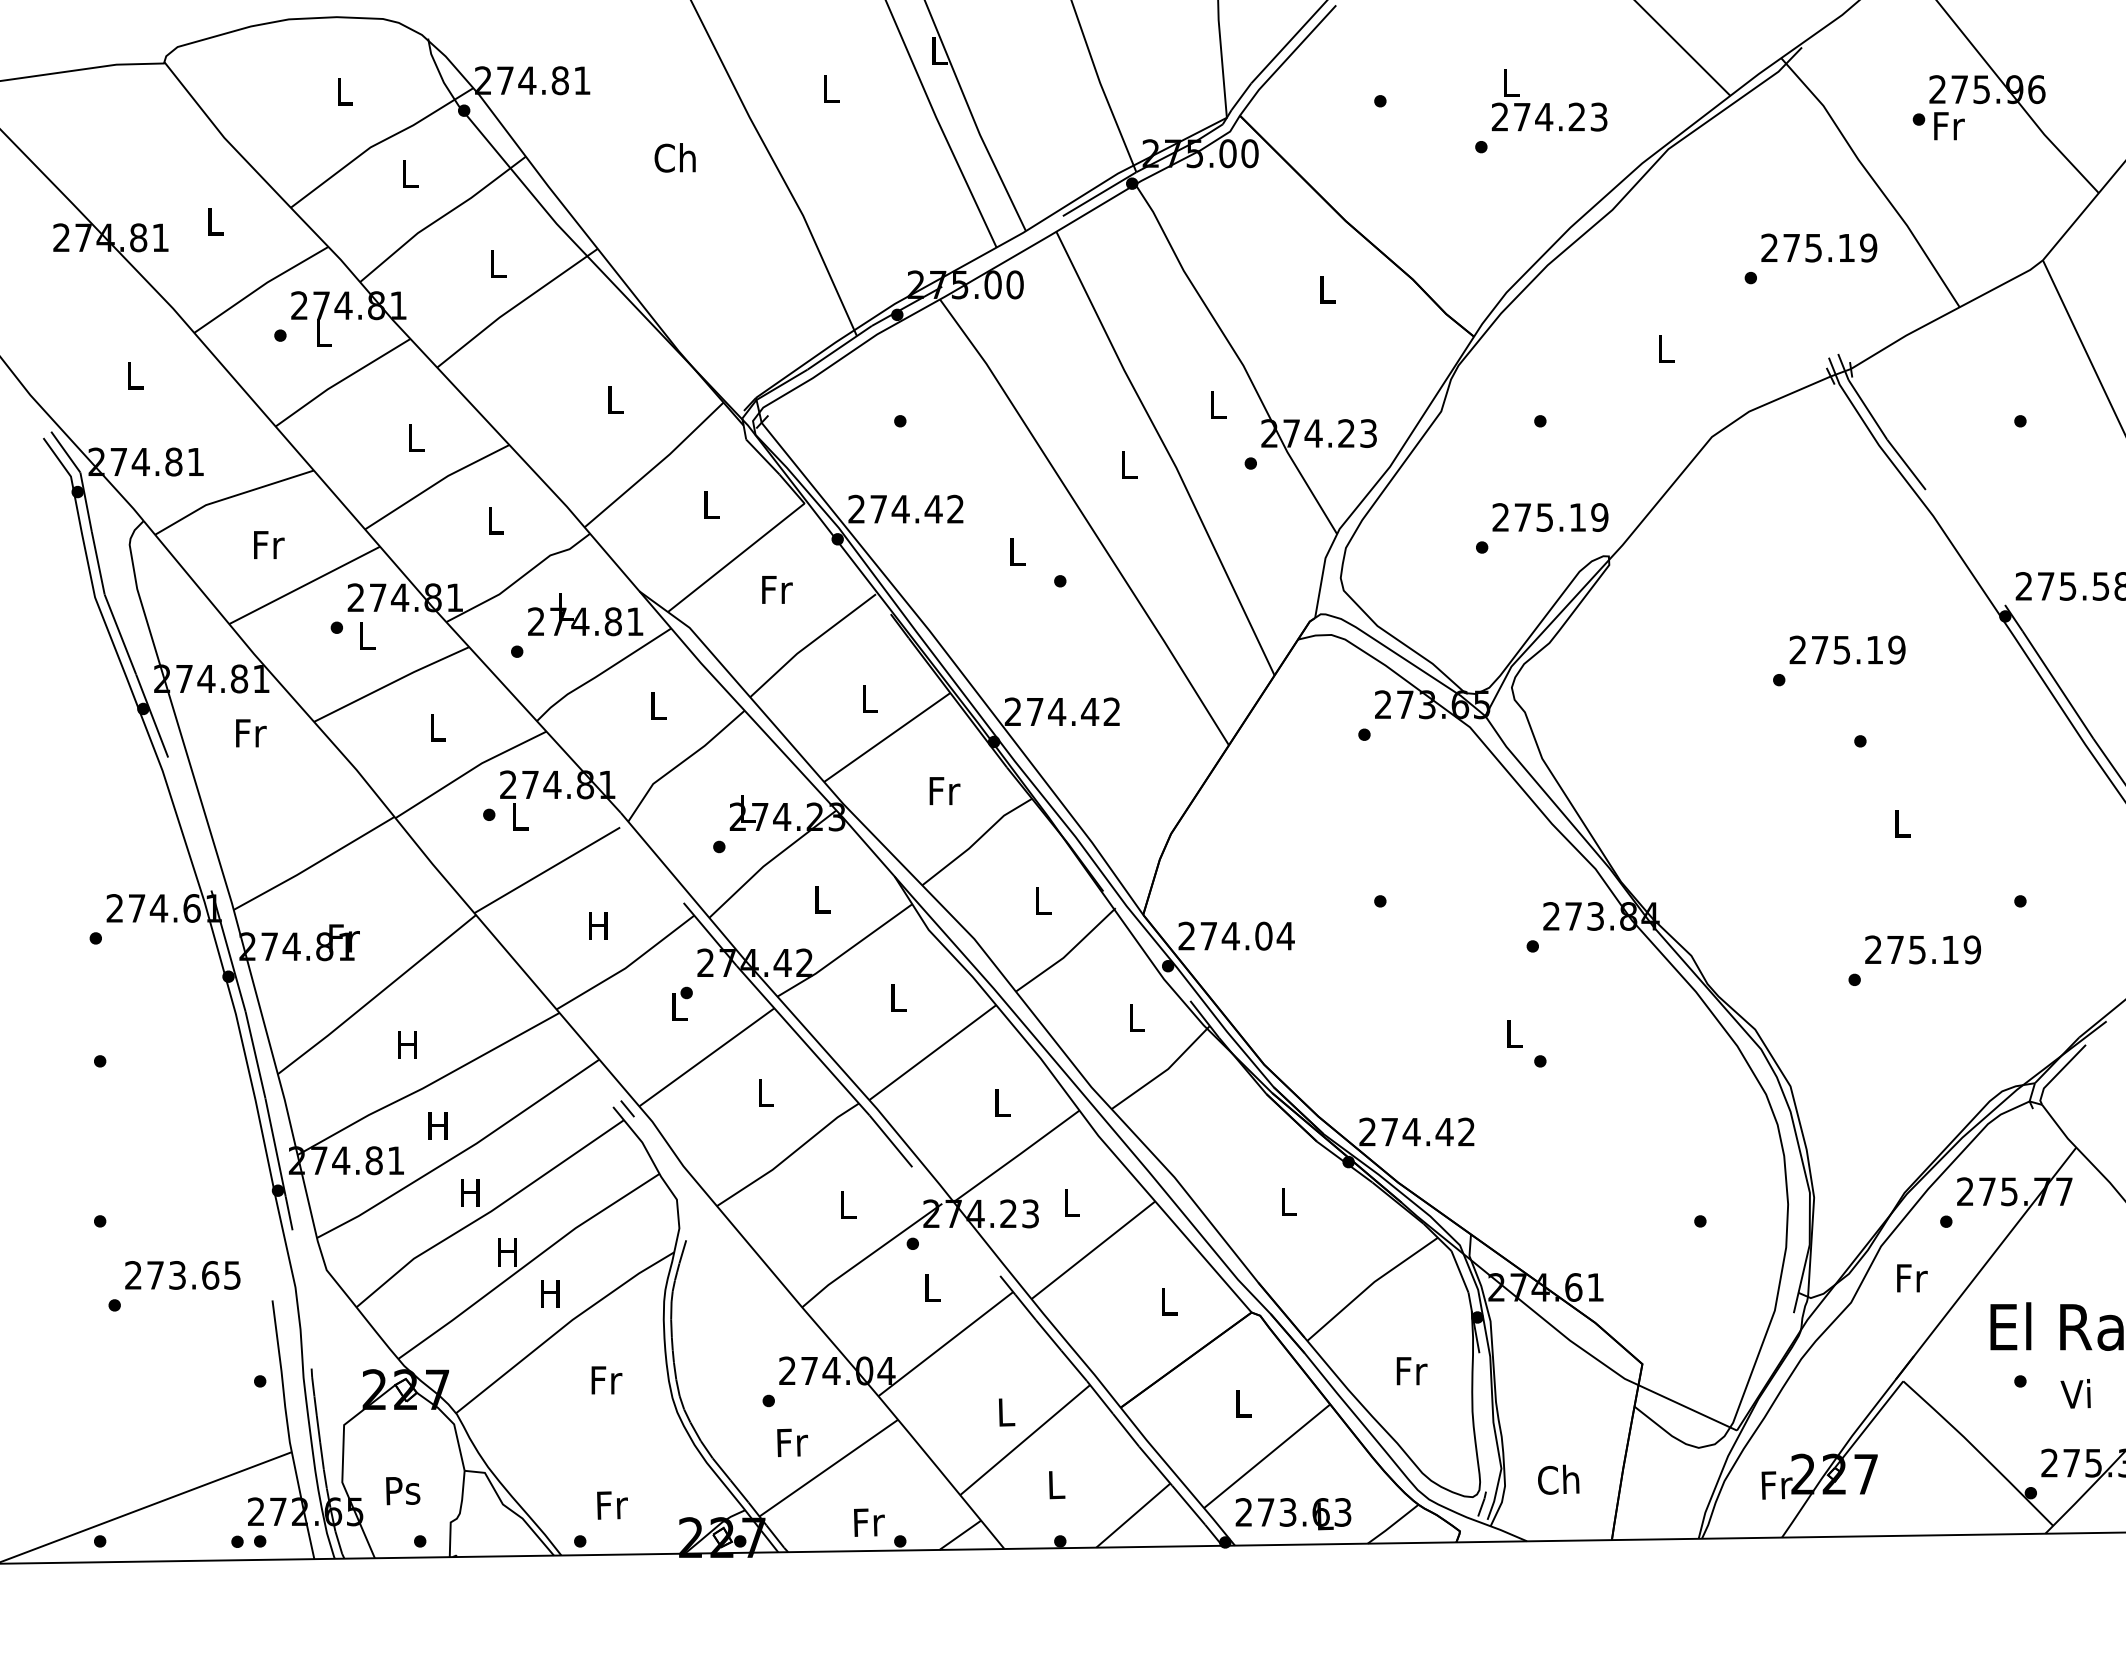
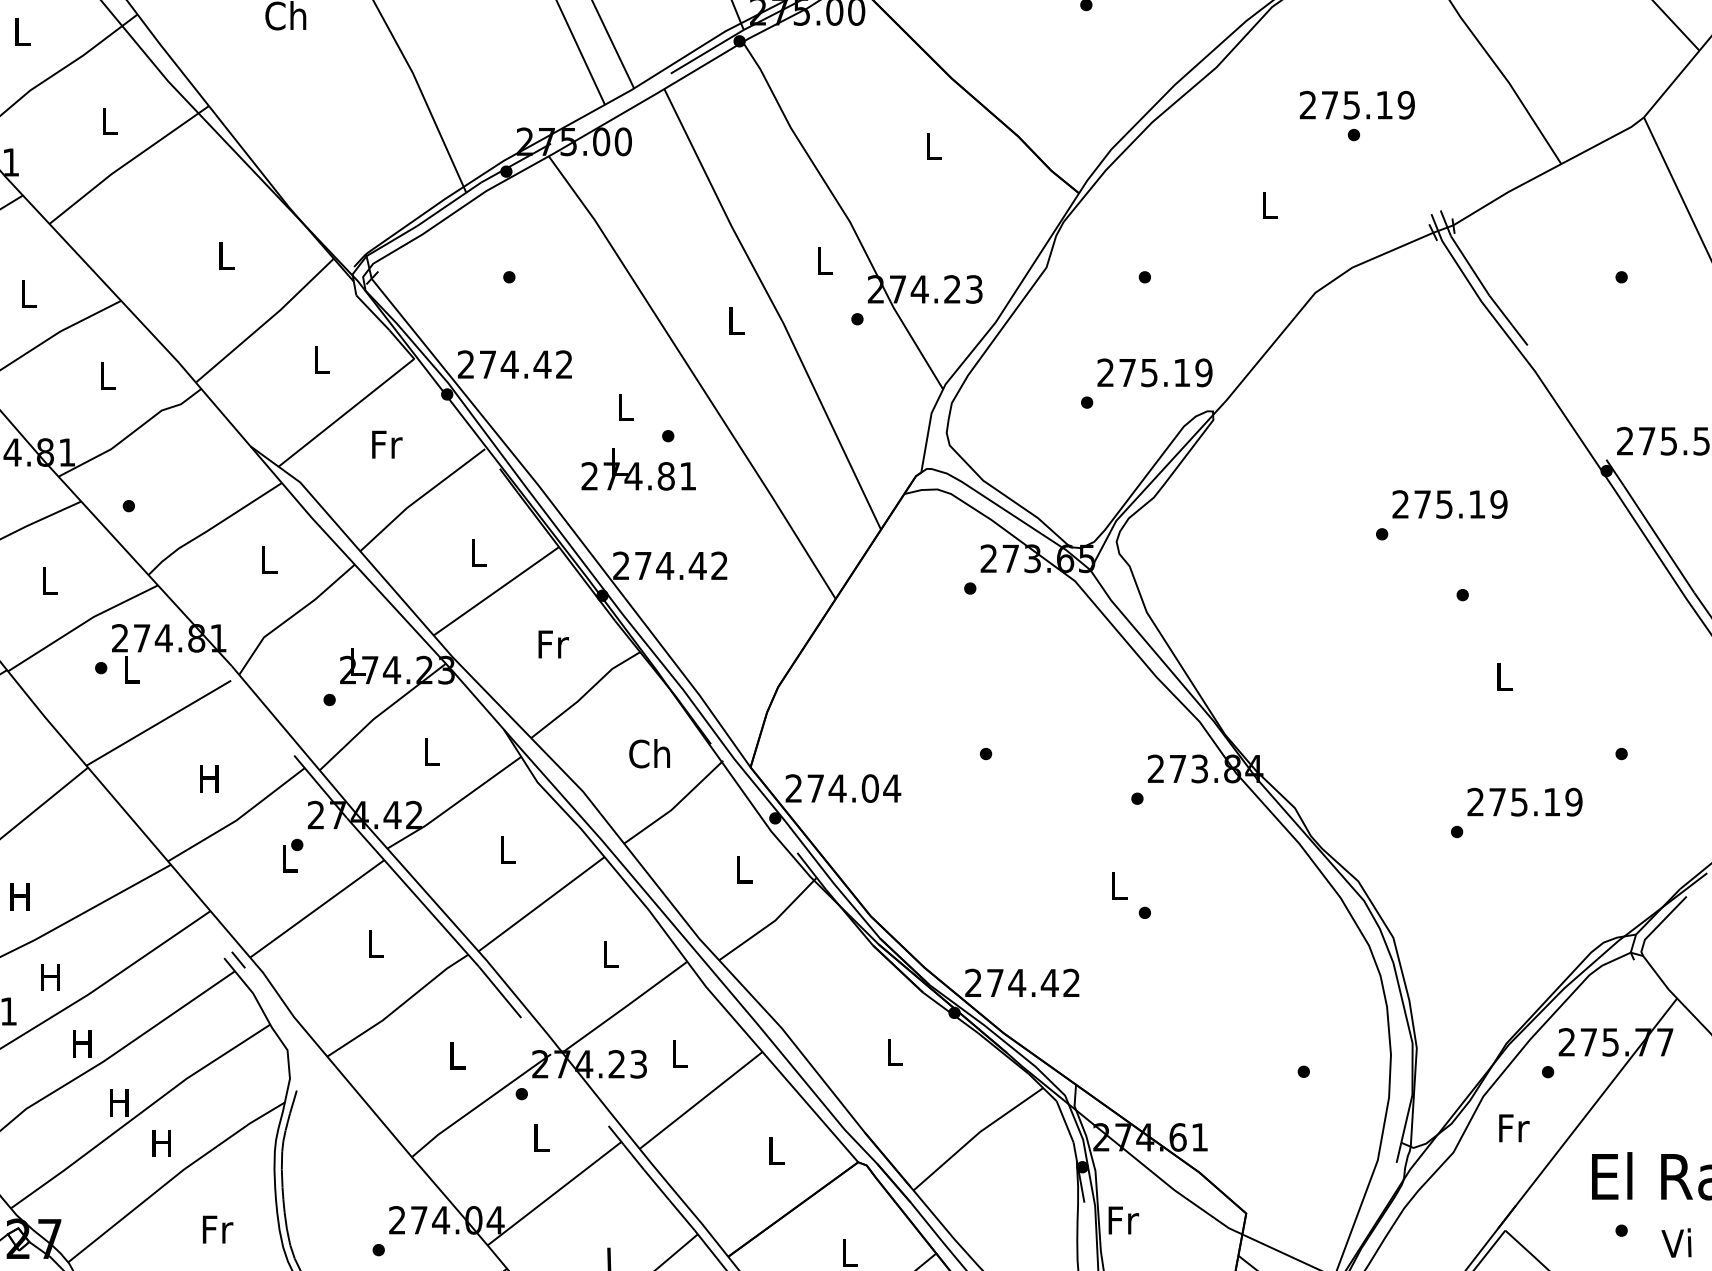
text: (1819, 247) -> (1357, 104), moved
text: (585, 614) -> (638, 469), moved
text: (1041, 900) -> (649, 753), L -> Ch
text: (1411, 1371) -> (1123, 1220), moved

